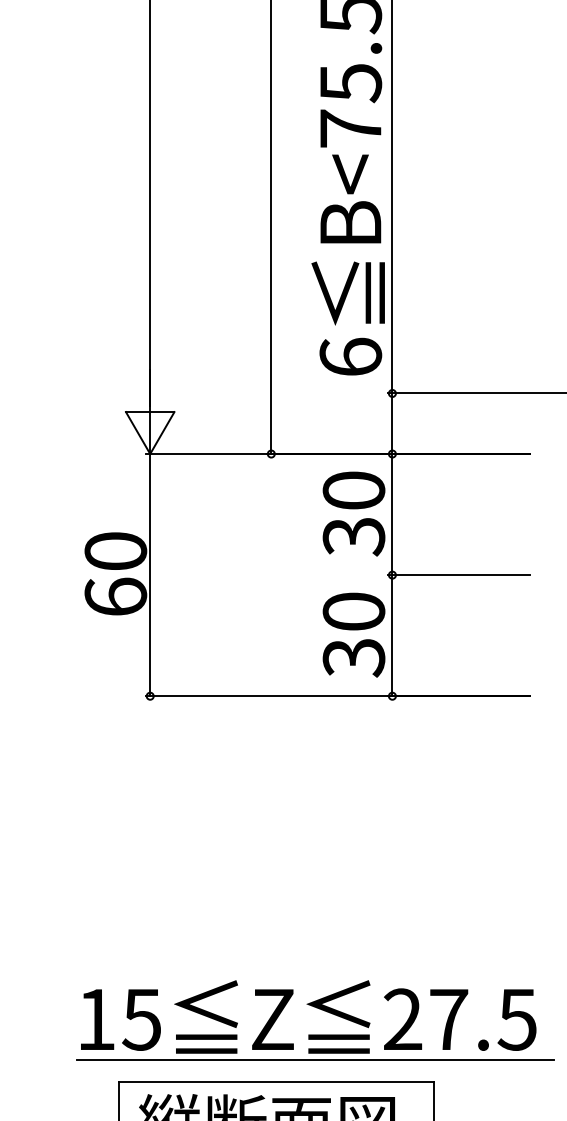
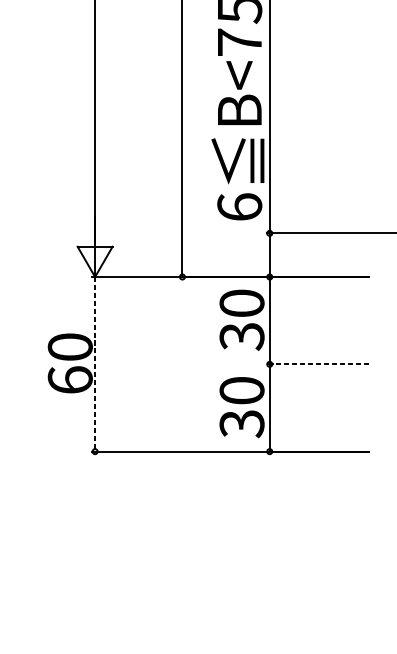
line: (150, 575) -> (95, 364), solid -> dashed
line: (459, 575) -> (318, 364), solid -> dashed

